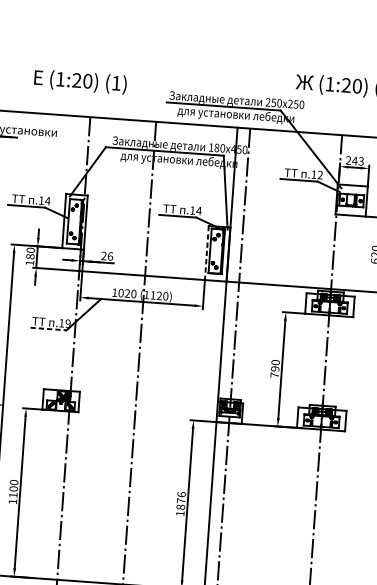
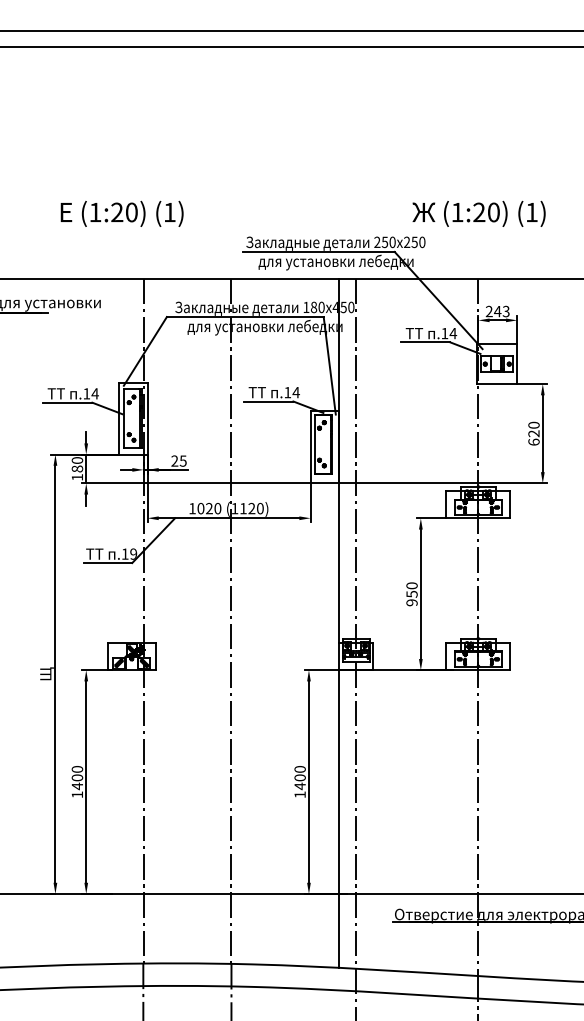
text: (80, 81) -> (121, 213), moved
text: (320, 175) -> (453, 333), .12 -> .14
line: (206, 253) -> (310, 447), dashed -> solid
text: (109, 255) -> (182, 460), 26 -> 25
line: (48, 329) -> (108, 563), dashed -> solid
text: (274, 372) -> (411, 598), 790 -> 950
text: (12, 495) -> (76, 786), 1100 -> 1400
text: (180, 500) -> (299, 777), 1876 -> 1400

